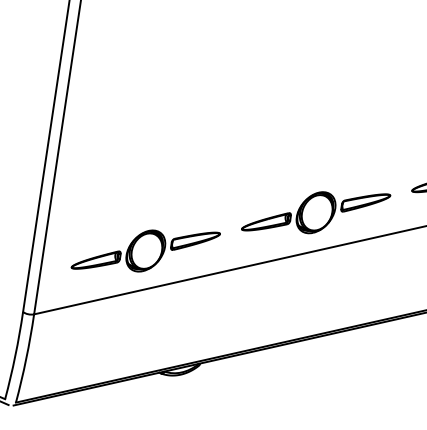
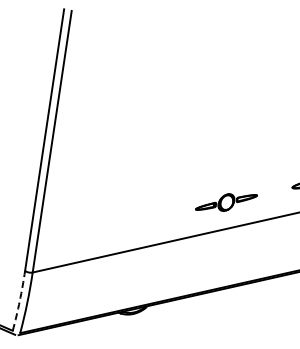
part: (316, 212) -> (226, 202), size x0.6
part: (145, 250) -> (109, 228), removed
arc: (14, 356) -> (19, 301), solid -> dashed

